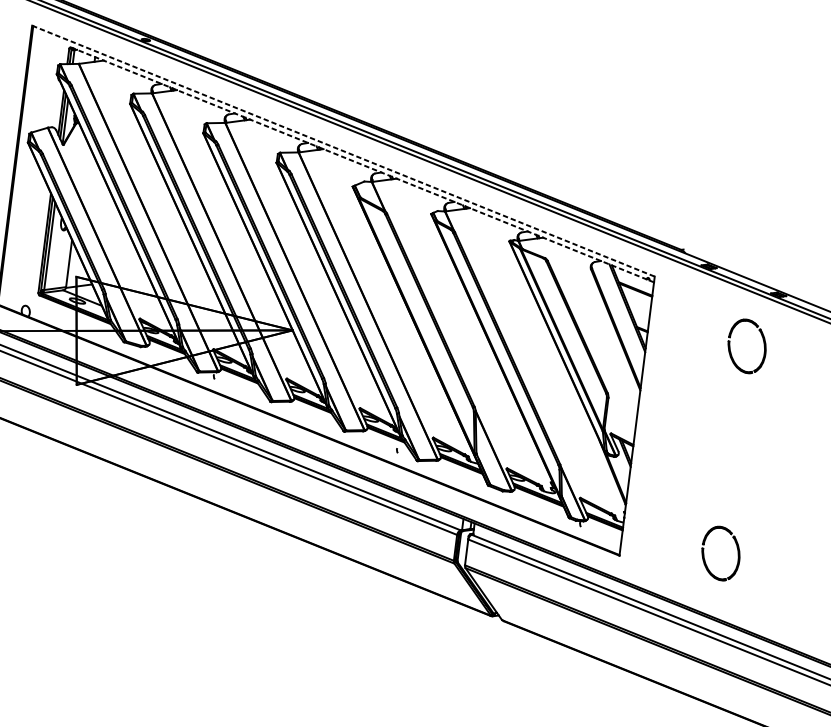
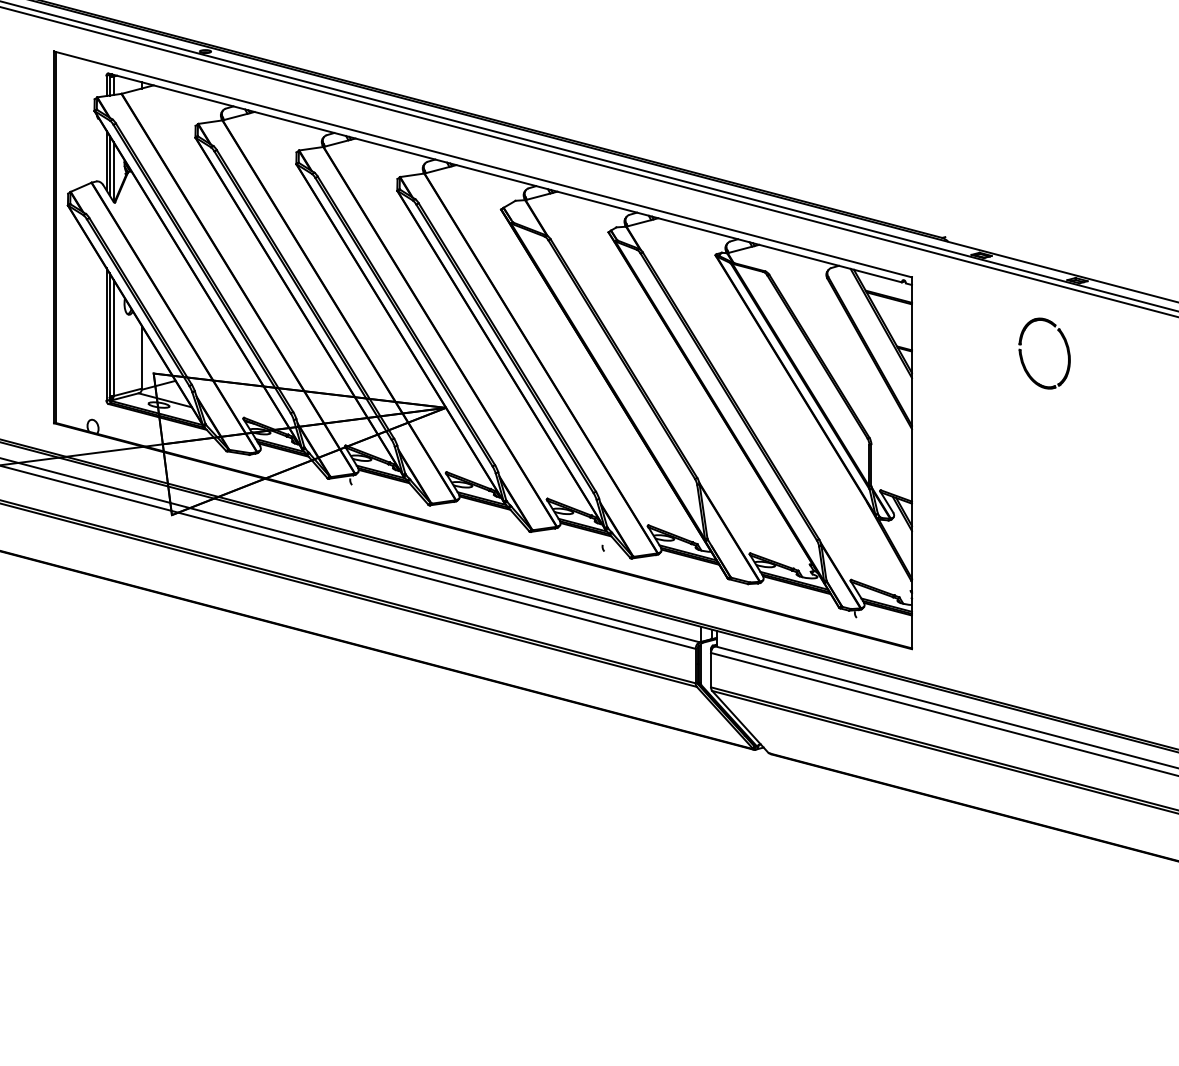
line: (343, 151) -> (483, 164), dashed -> solid
line: (359, 163) -> (505, 178), dashed -> solid
part: (704, 556) -> (1023, 635), removed

